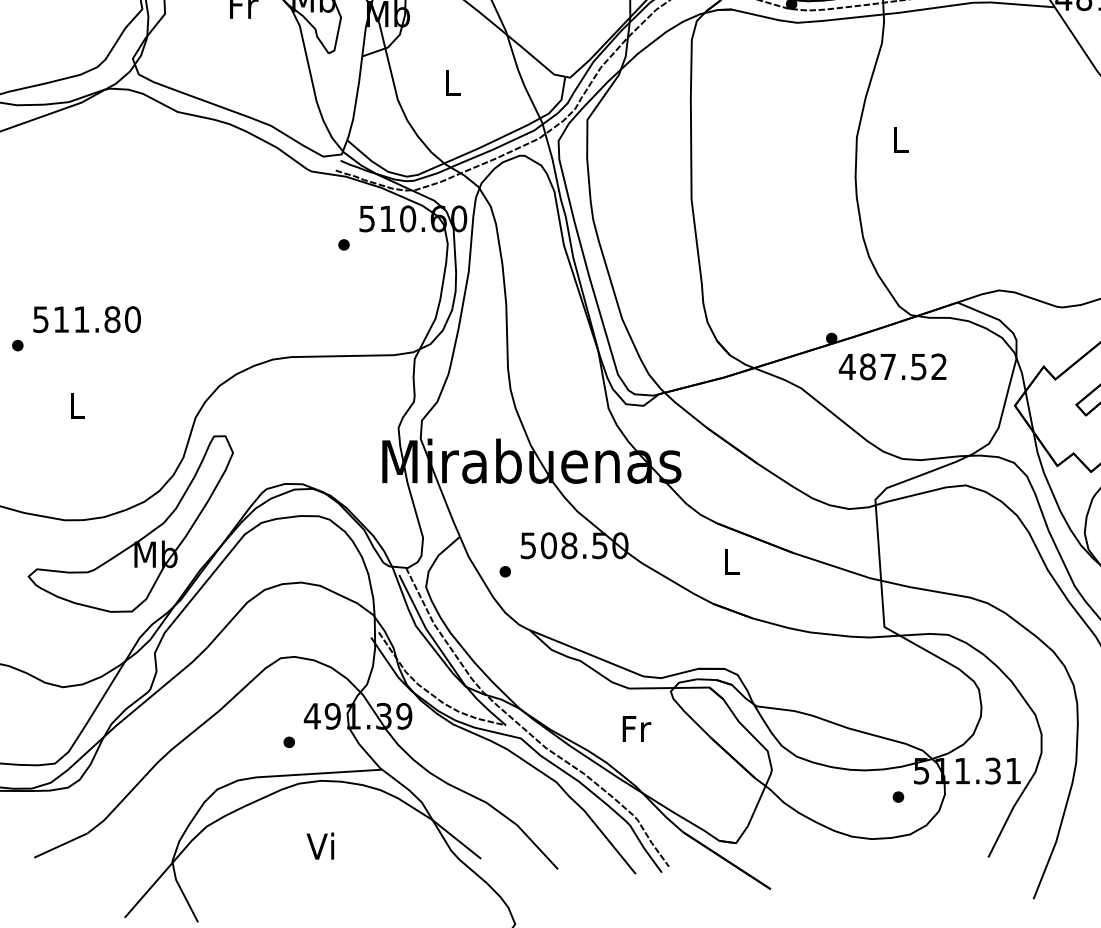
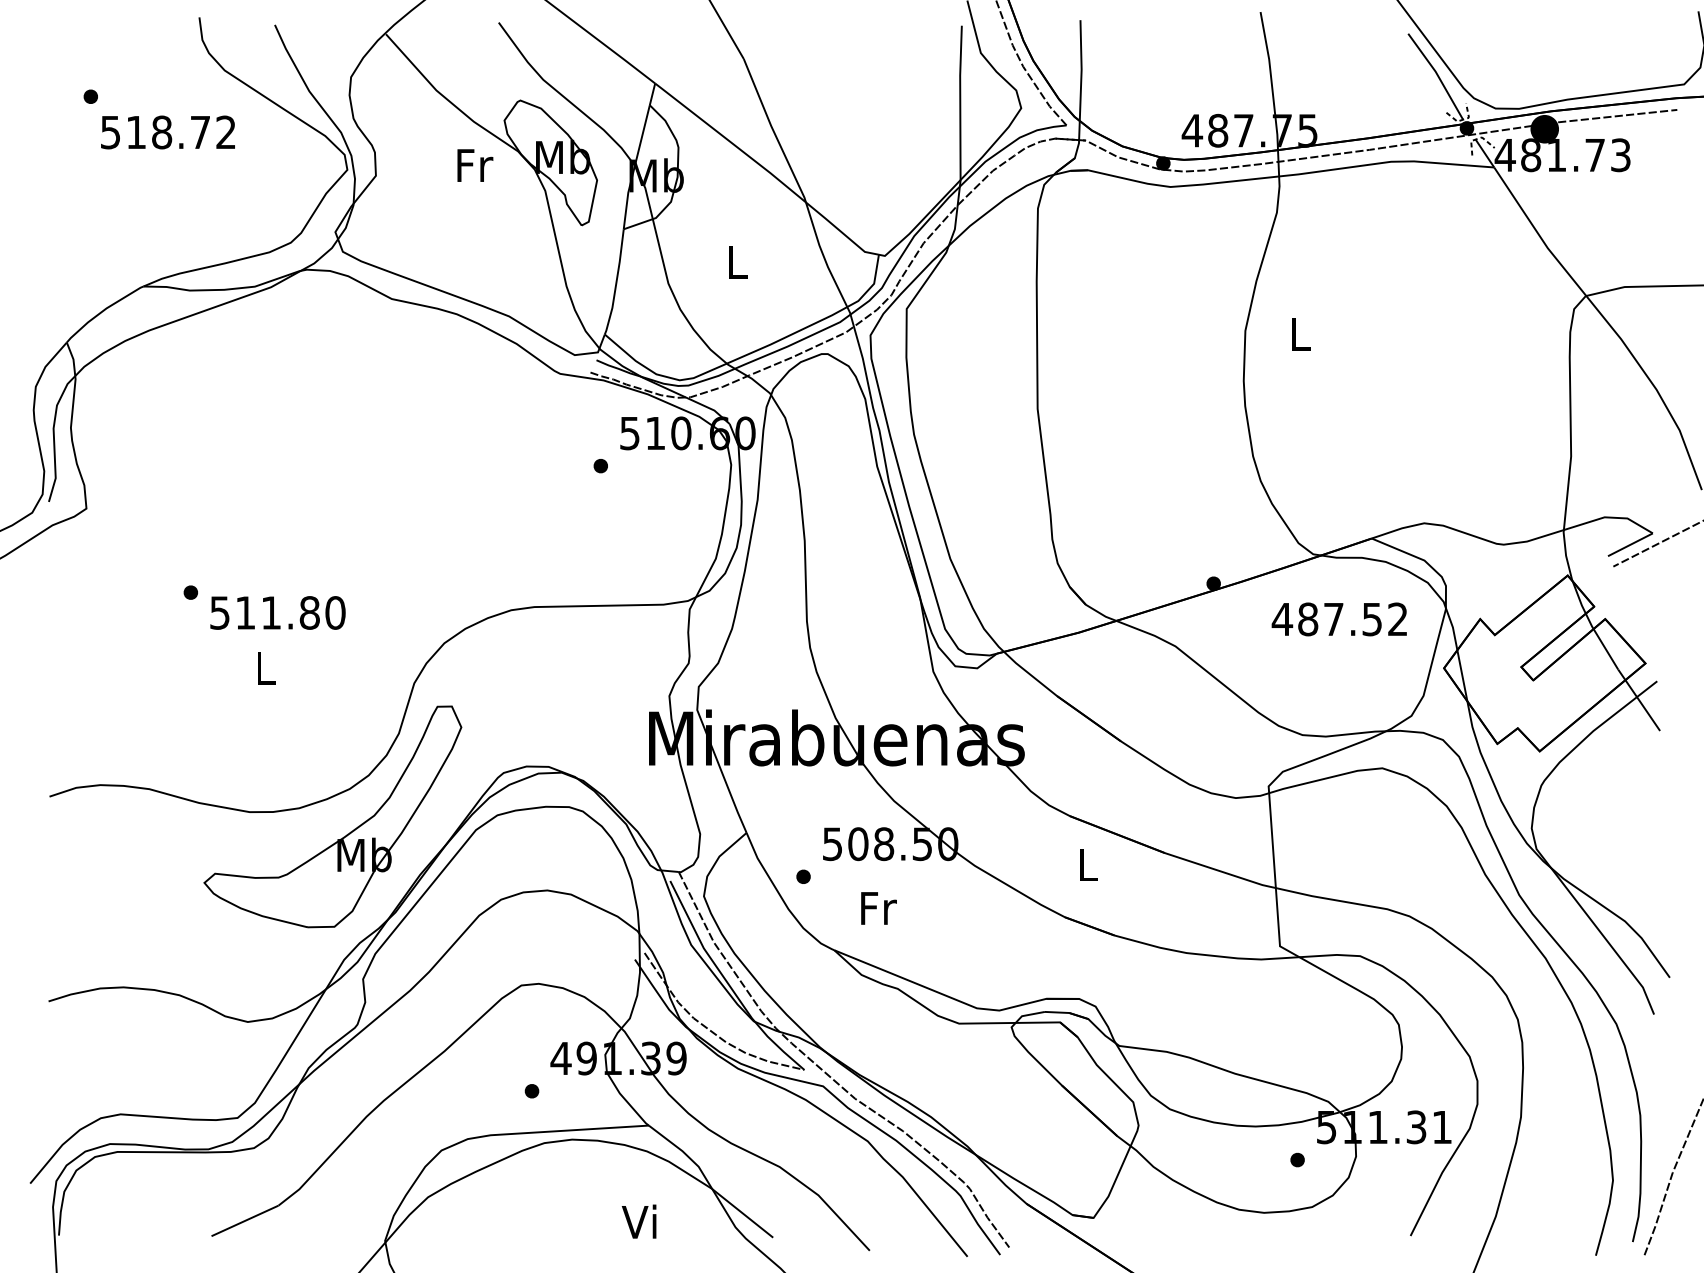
text: (86, 319) -> (277, 612), moved
text: (891, 366) -> (1338, 619), moved
text: (636, 729) -> (878, 908), moved
text: (319, 845) -> (638, 1221), moved

